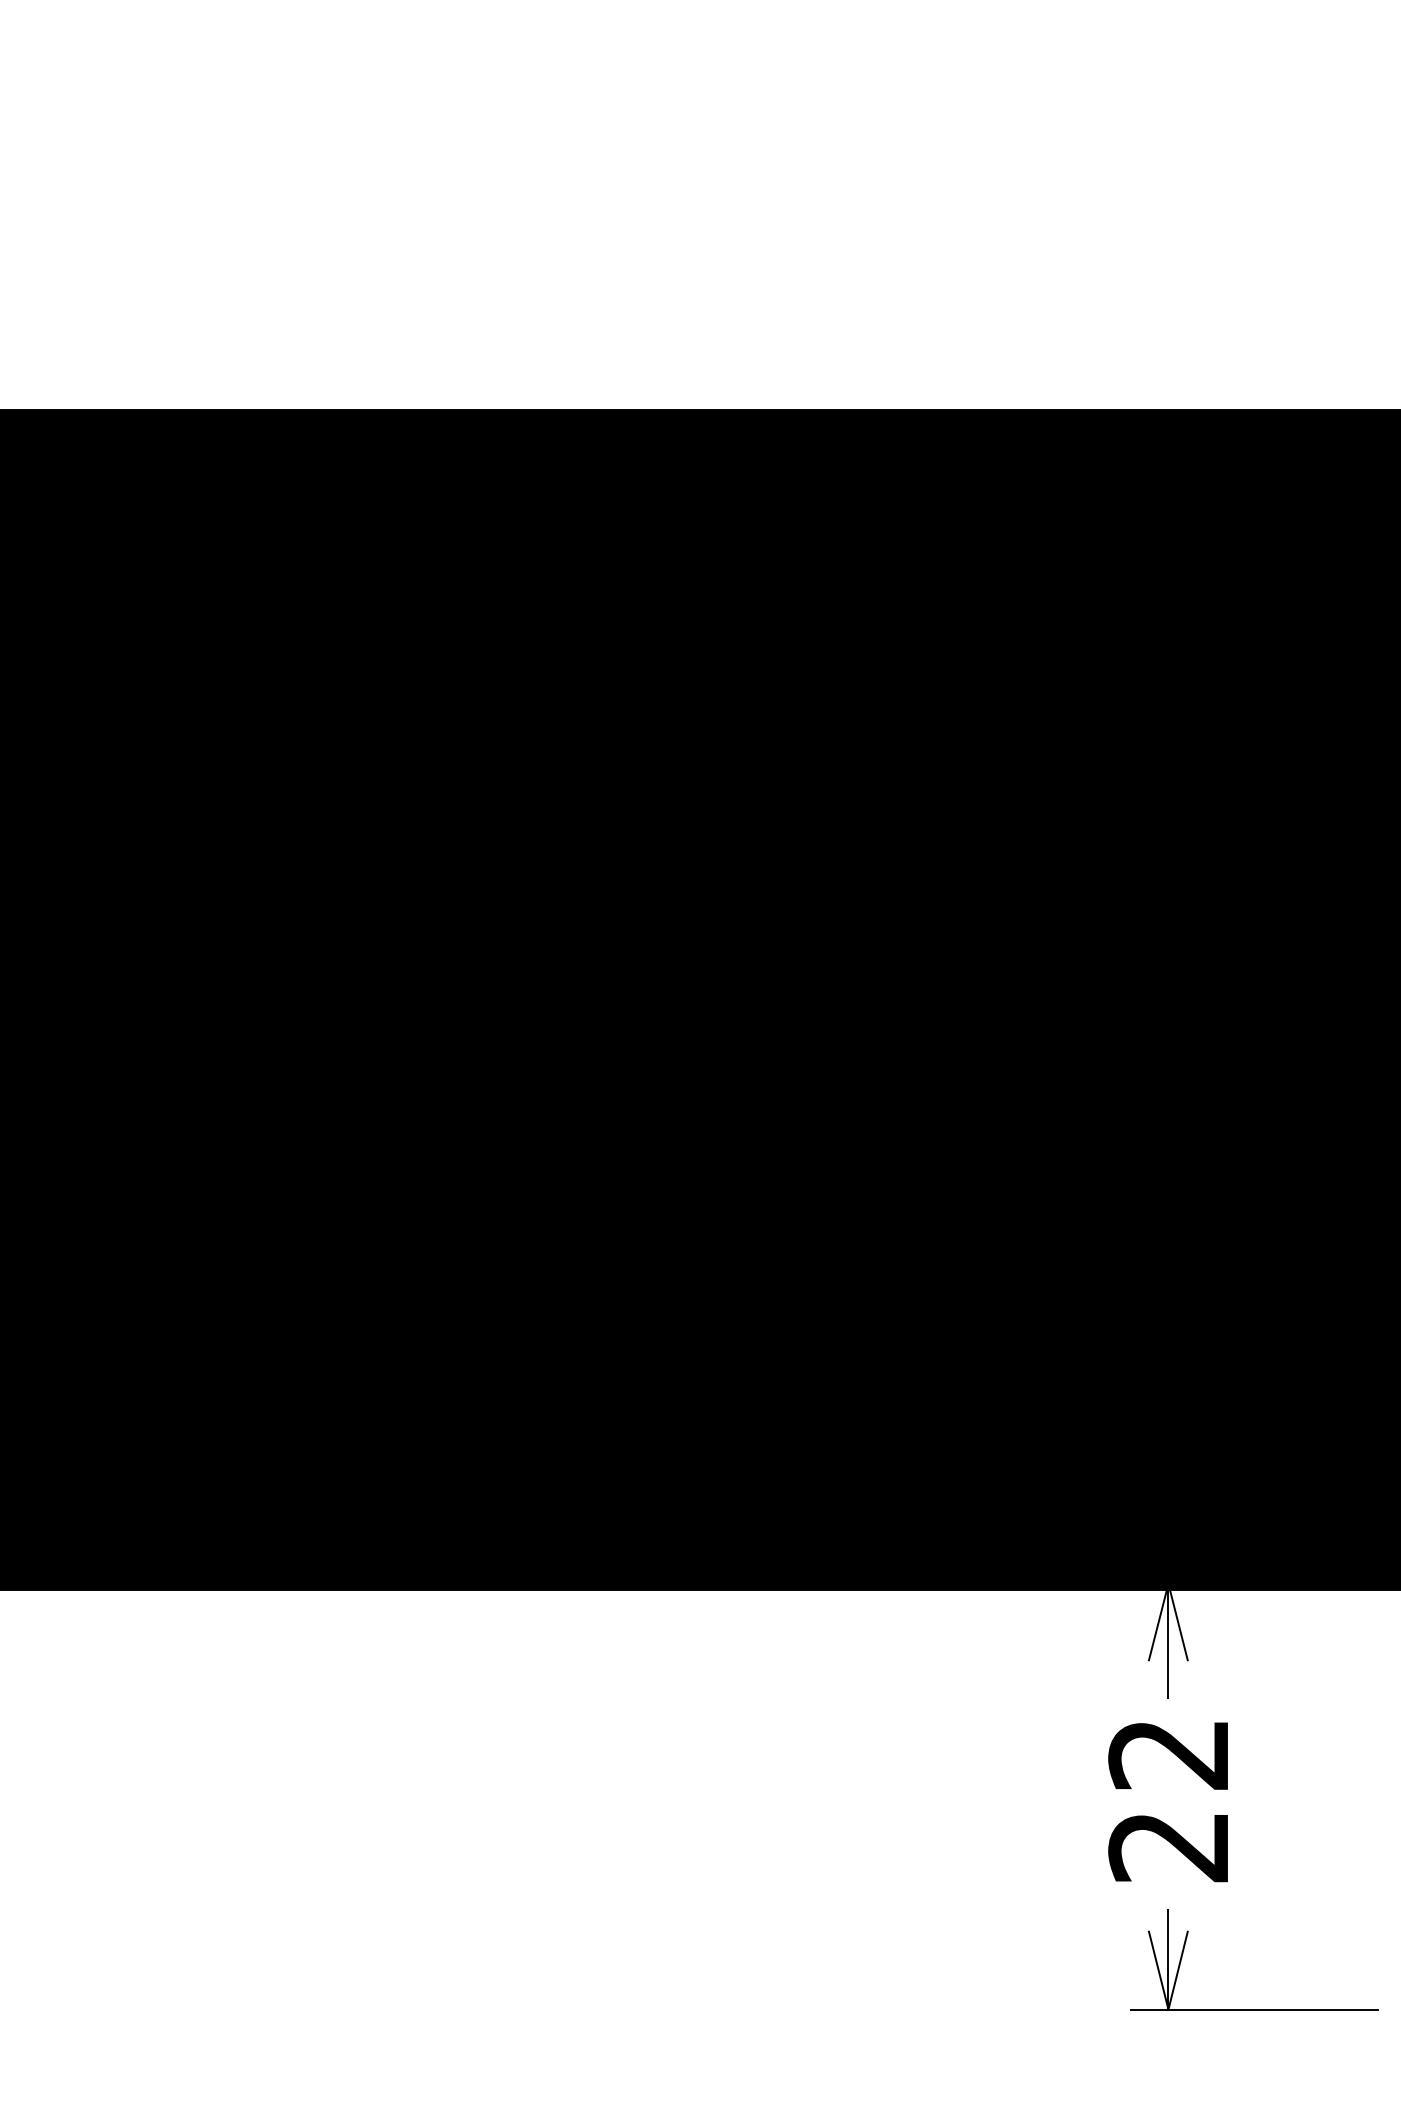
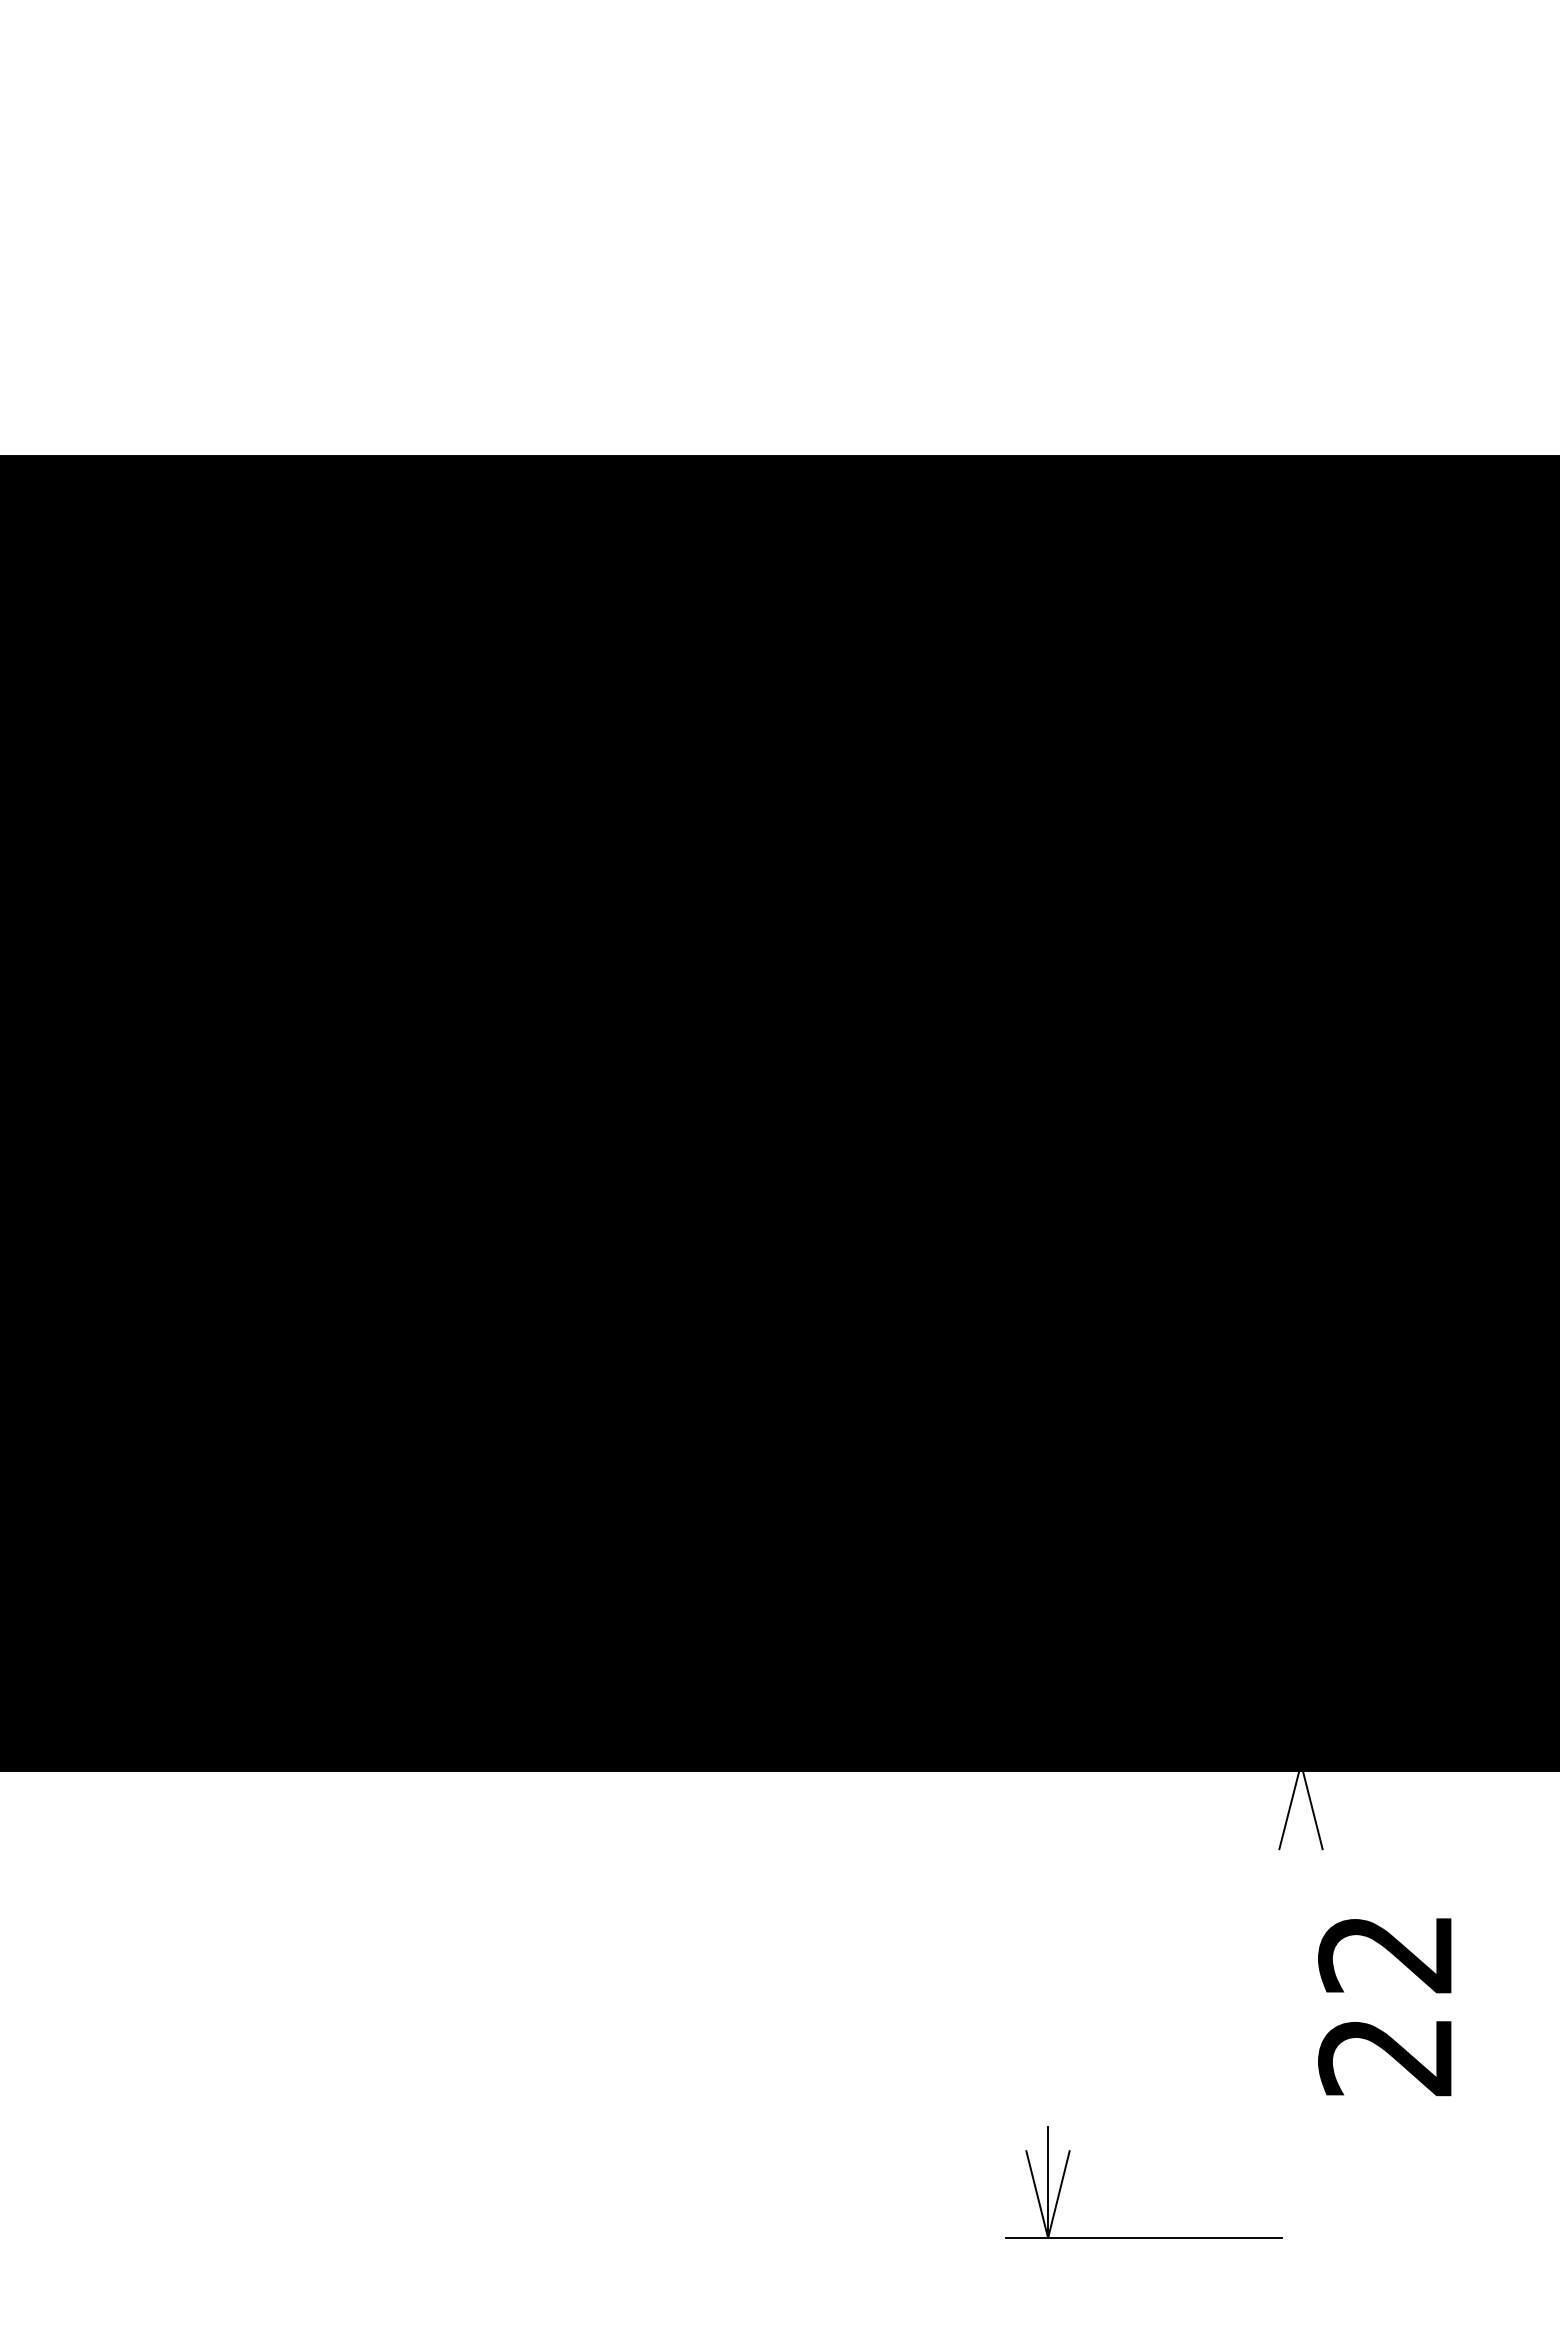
line: (1168, 1640) -> (1301, 1827), removed
text: (1167, 1802) -> (1384, 2007), moved
part: (1254, 2009) -> (1143, 2237), moved

